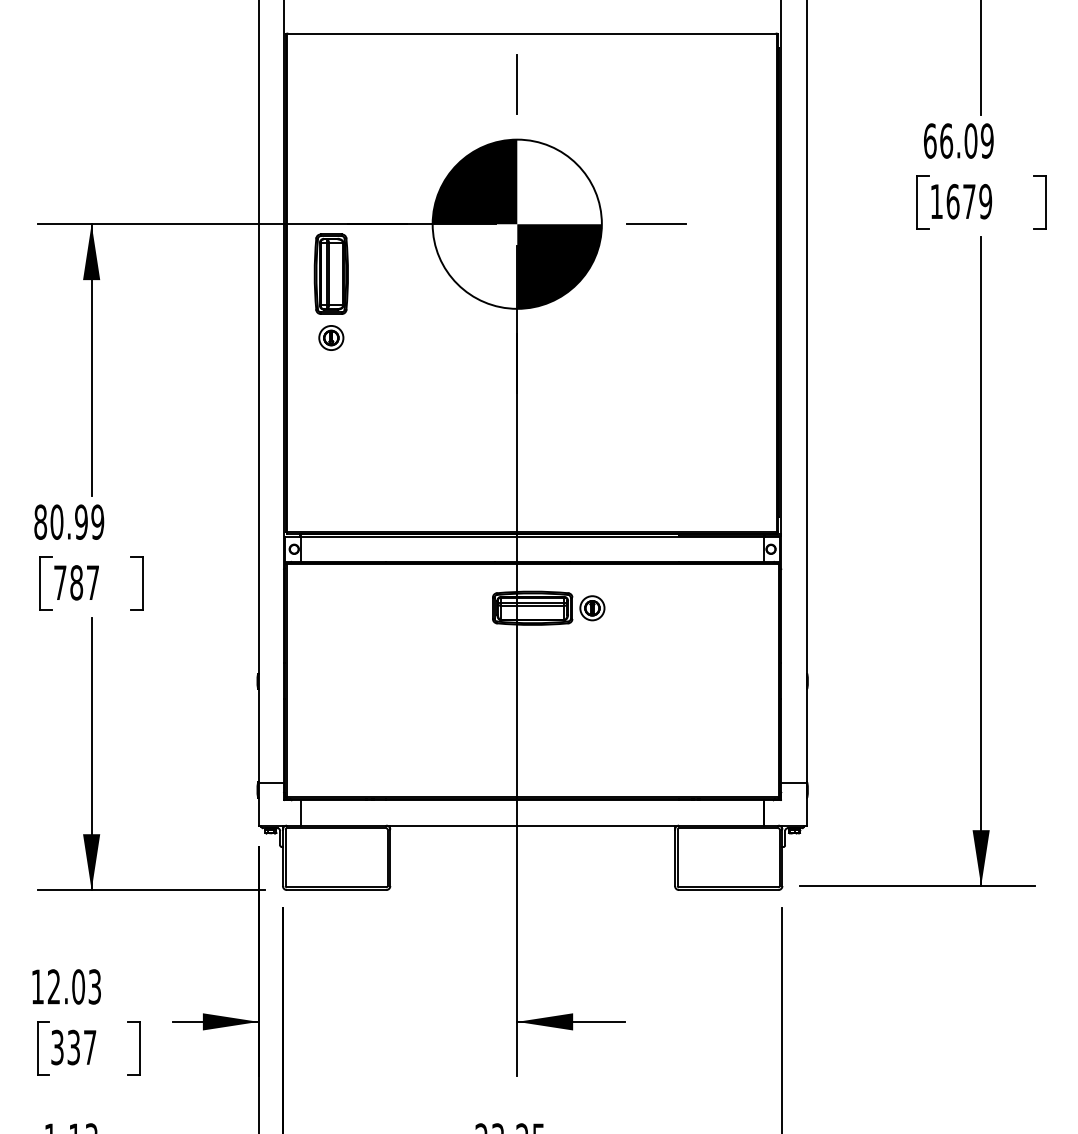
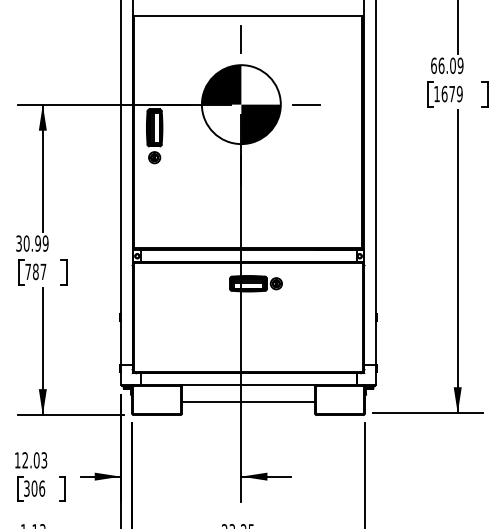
text: (39, 521) -> (18, 243), 80.99 -> 30.99
line: (532, 860) -> (248, 401), added
text: (82, 1047) -> (38, 488), 337 -> 306

